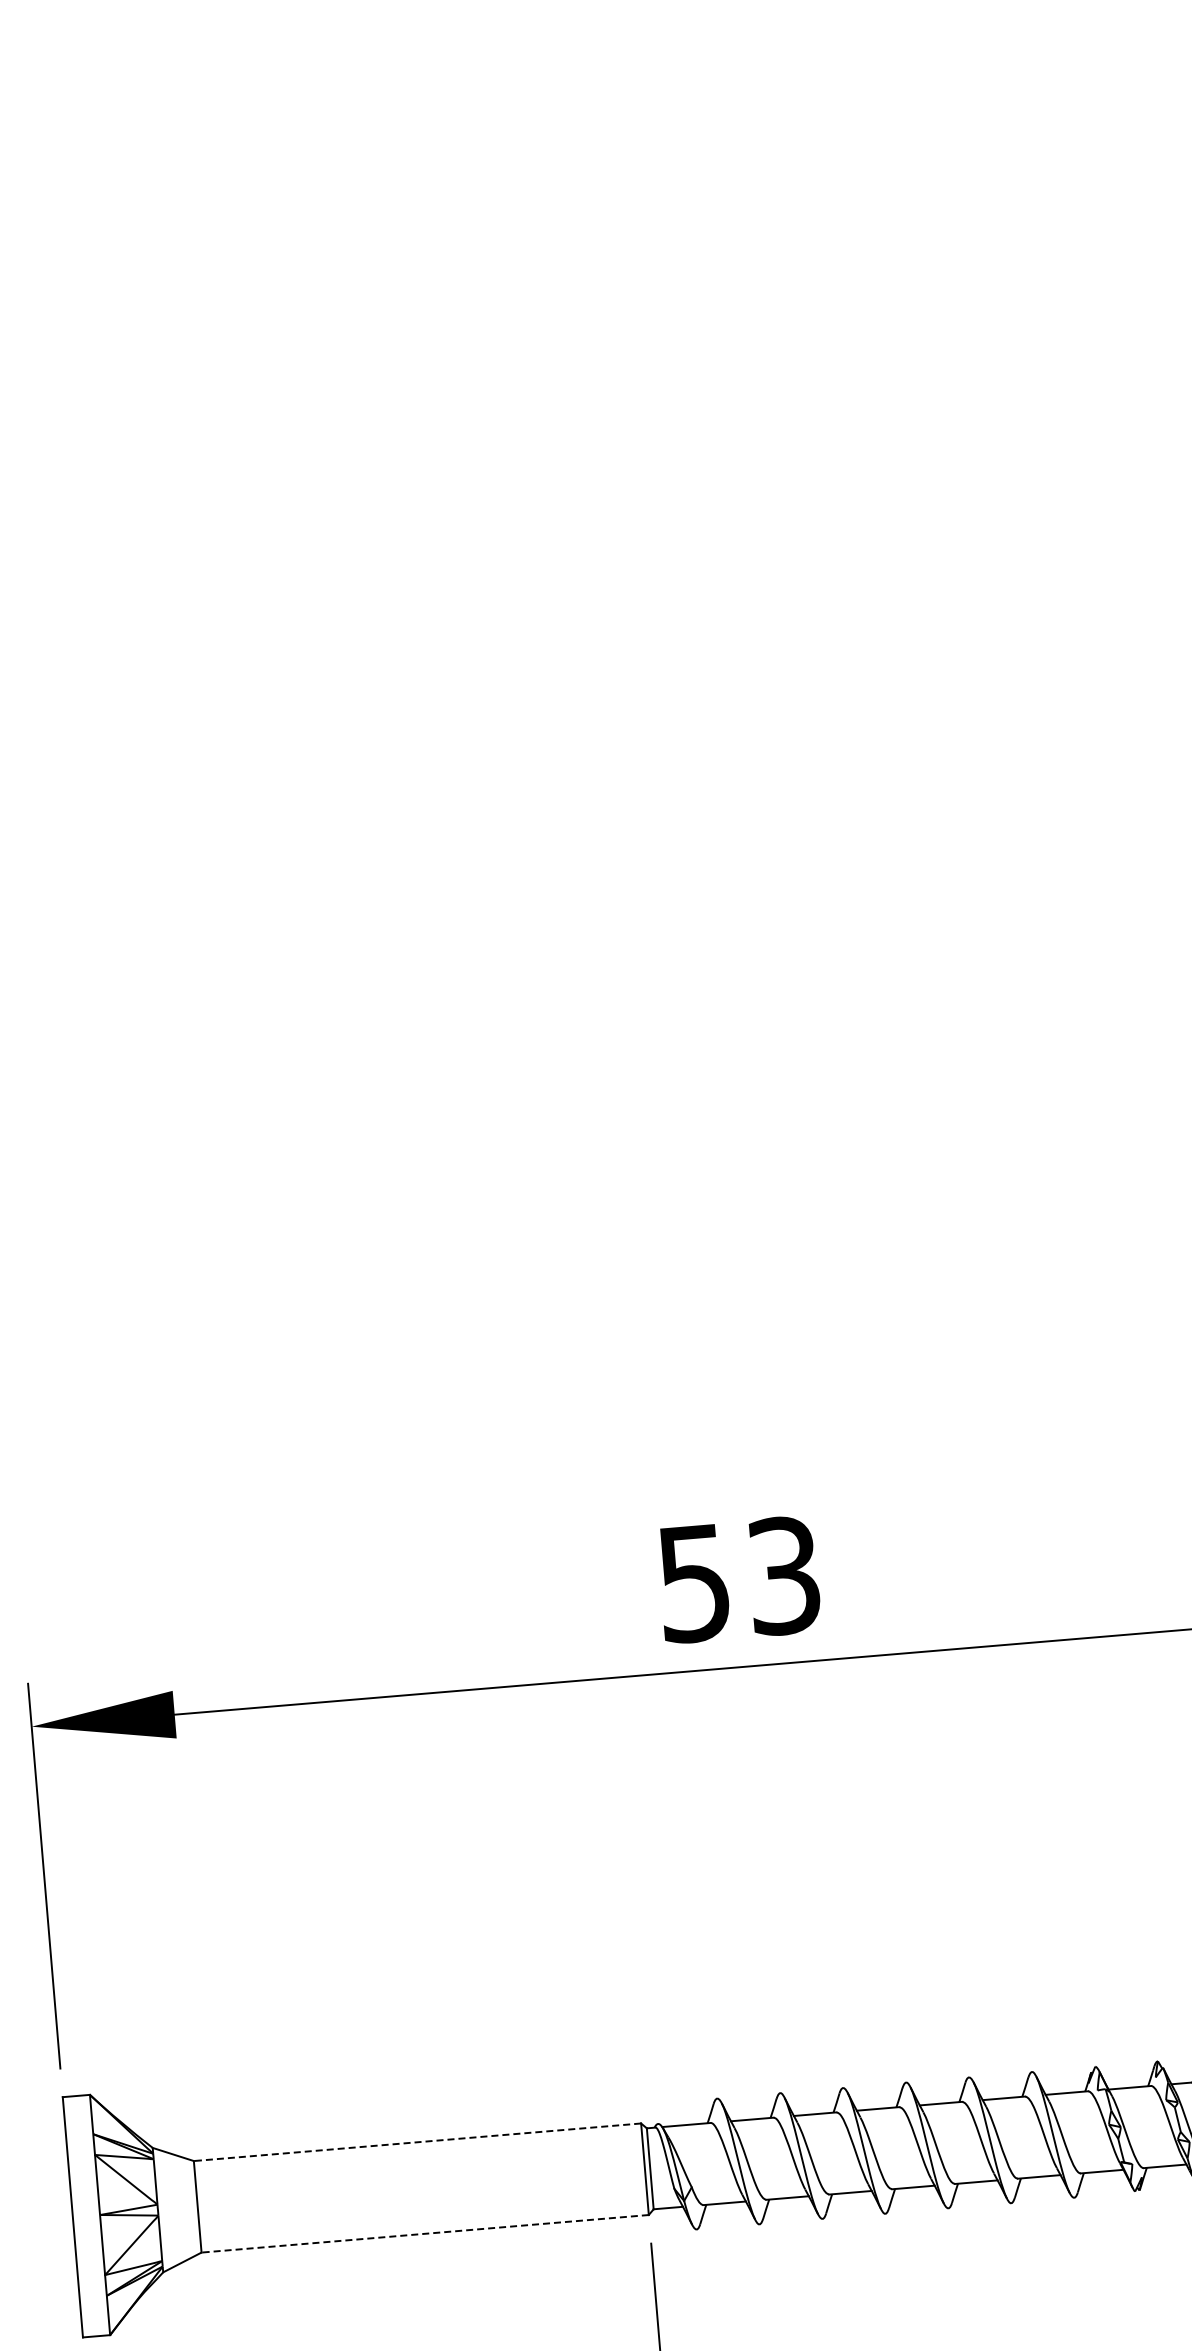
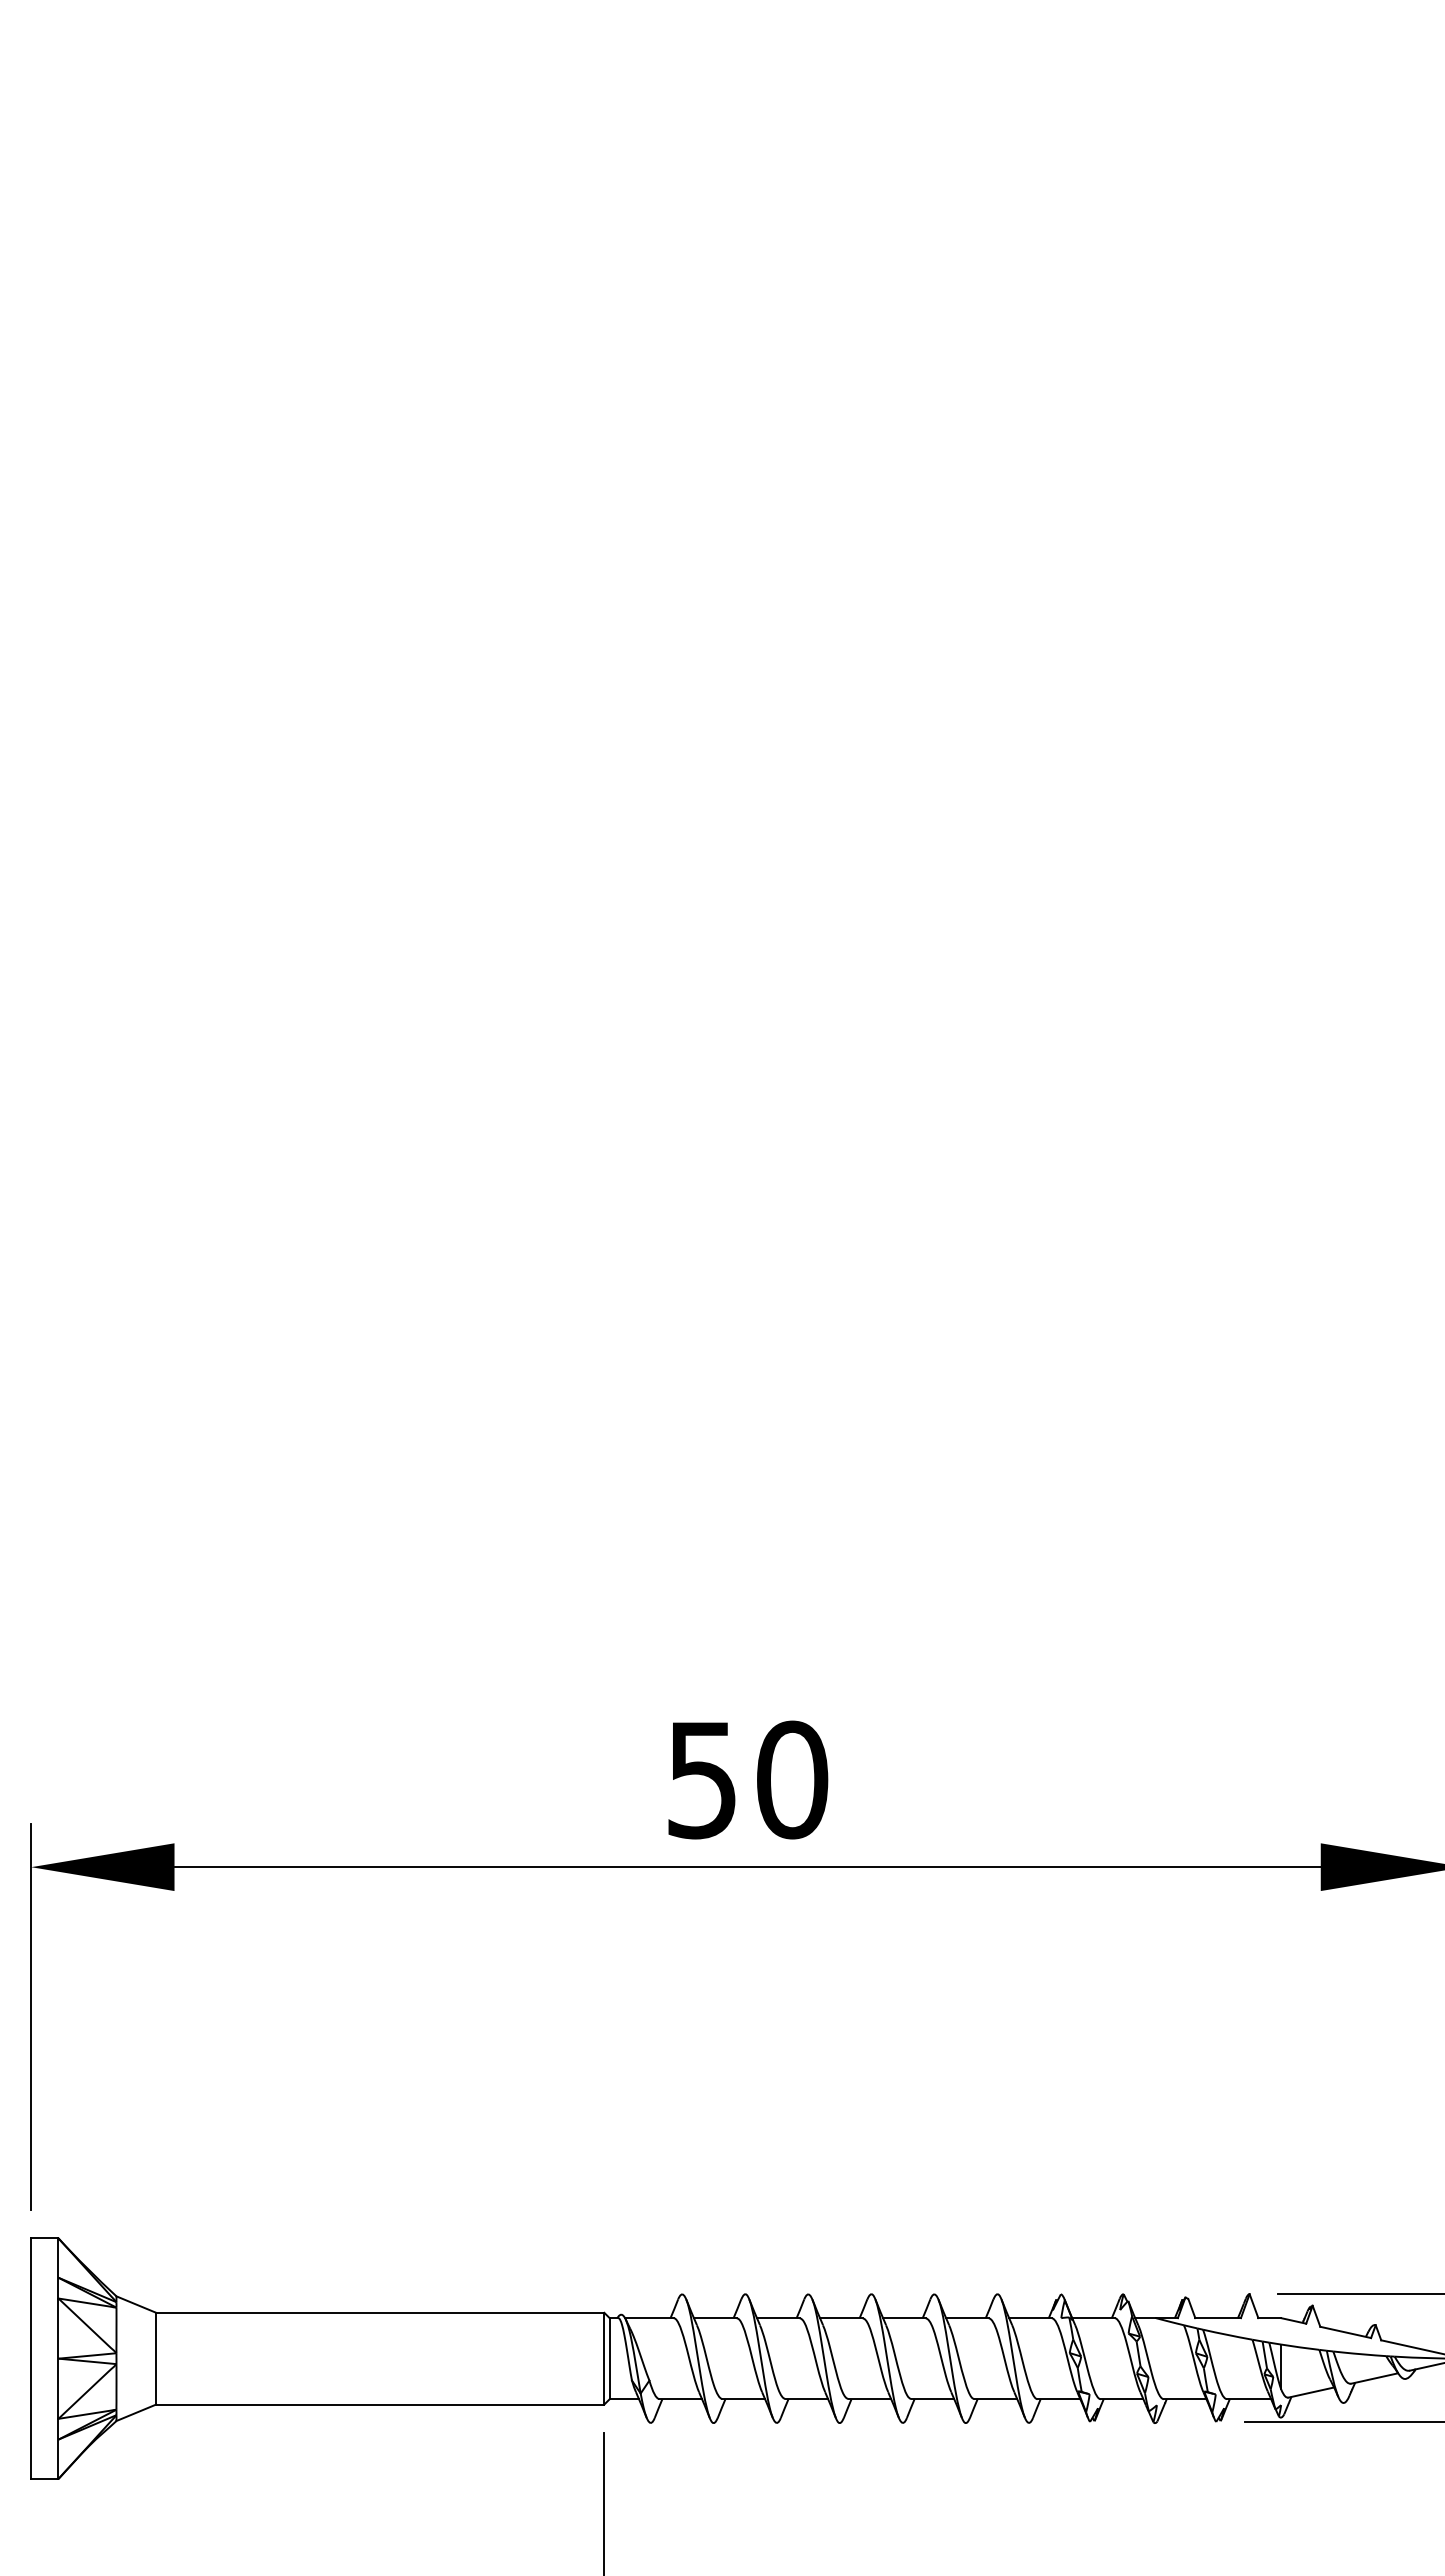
text: (784, 1575) -> (792, 1779), 53 -> 50
line: (416, 2142) -> (379, 2312), dashed -> solid
line: (424, 2233) -> (379, 2404), dashed -> solid

